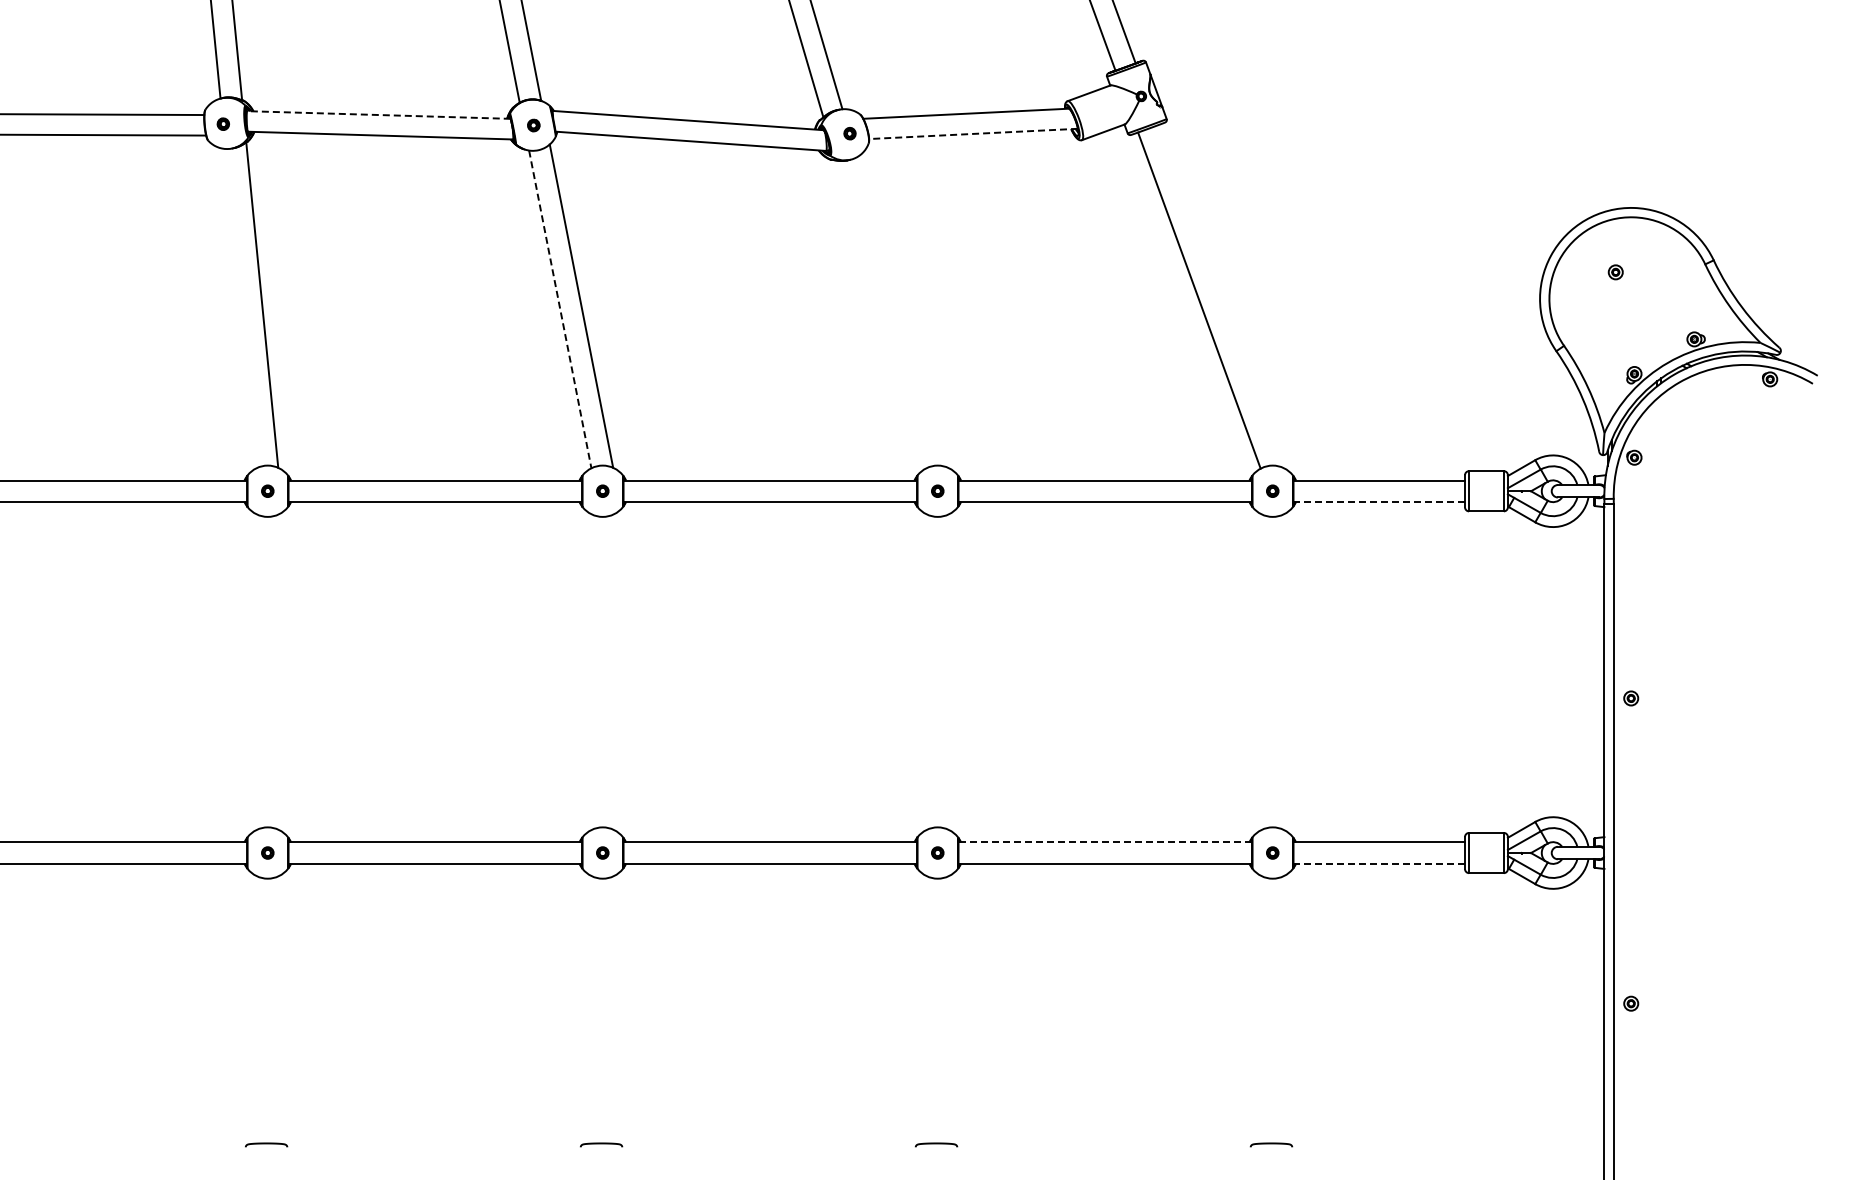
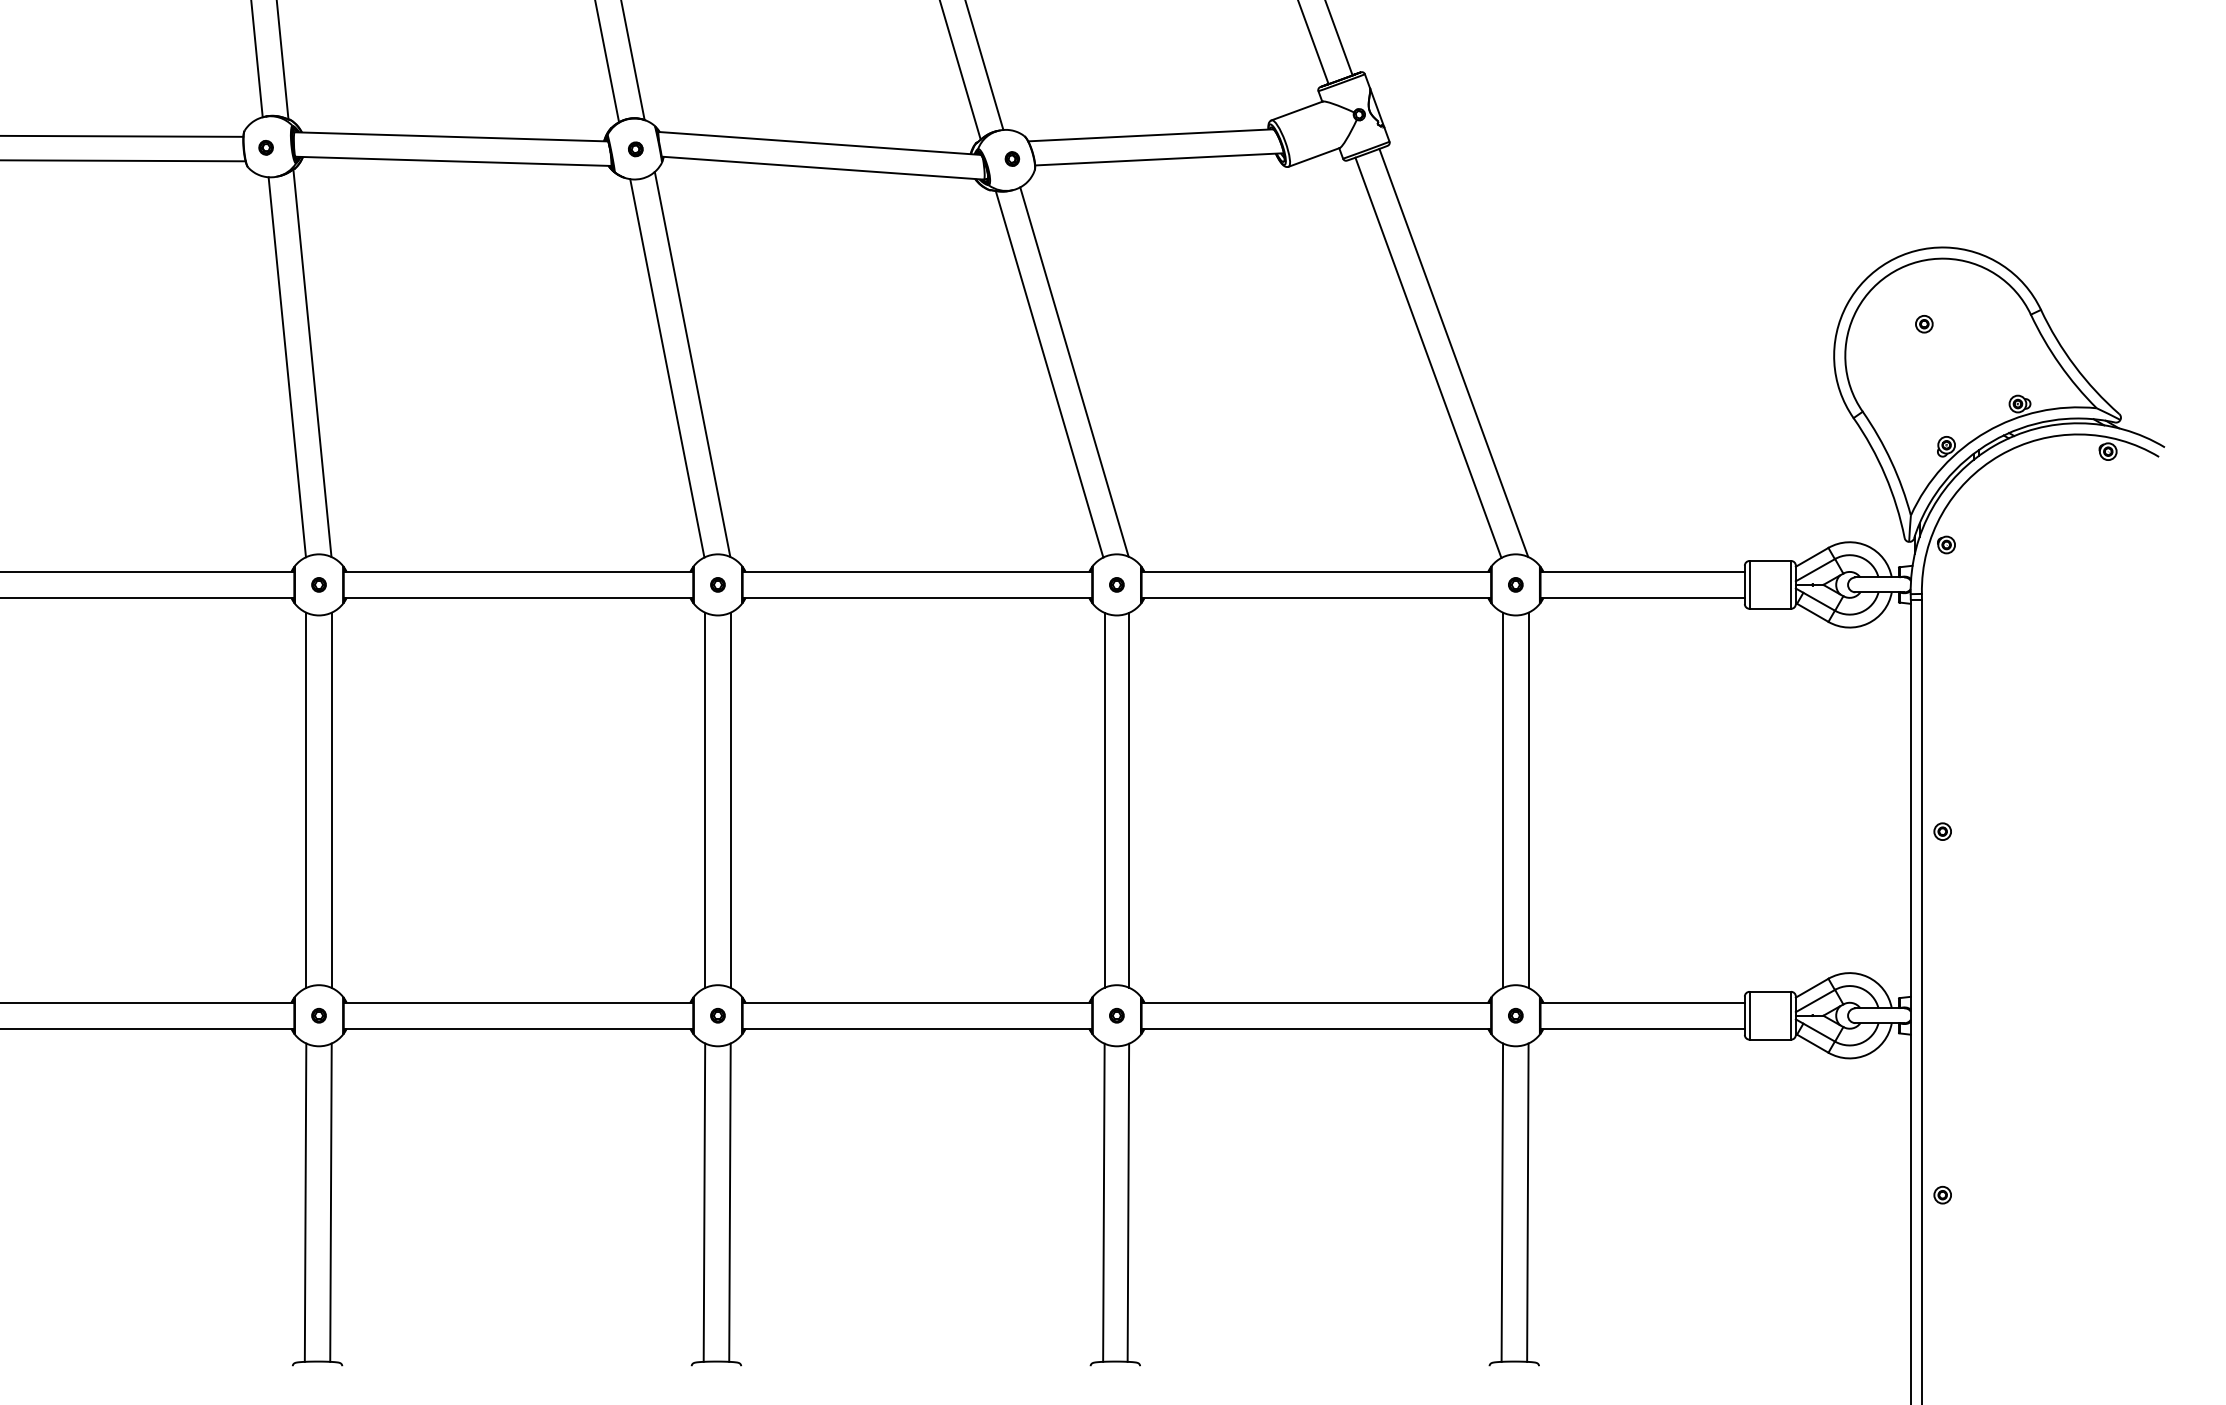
line: (378, 115) -> (450, 137), dashed -> solid
line: (973, 133) -> (1159, 158), dashed -> solid
line: (1220, 296) -> (1453, 352), added
line: (240, 308) -> (286, 367), added
line: (560, 309) -> (667, 368), dashed -> solid
line: (901, 312) -> (1073, 372), added
line: (881, 314) -> (1049, 374), added
line: (1379, 501) -> (1642, 597), dashed -> solid
line: (257, 671) -> (306, 799), added
line: (278, 671) -> (331, 799), added
line: (592, 671) -> (705, 799), added
line: (613, 671) -> (730, 799), added
line: (927, 671) -> (1104, 799), added
line: (948, 671) -> (1129, 799), added
line: (1262, 671) -> (1503, 799), added
line: (1283, 671) -> (1528, 799), added
line: (1105, 842) -> (1316, 1003), dashed -> solid
line: (1379, 863) -> (1642, 1028), dashed -> solid
line: (256, 1009) -> (305, 1202), added
line: (277, 1009) -> (330, 1202), added
line: (591, 1009) -> (704, 1202), added
line: (612, 1009) -> (729, 1202), added
line: (926, 1009) -> (1103, 1202), added
line: (947, 1009) -> (1128, 1202), added
line: (1261, 1009) -> (1502, 1202), added
line: (1282, 1009) -> (1527, 1202), added

